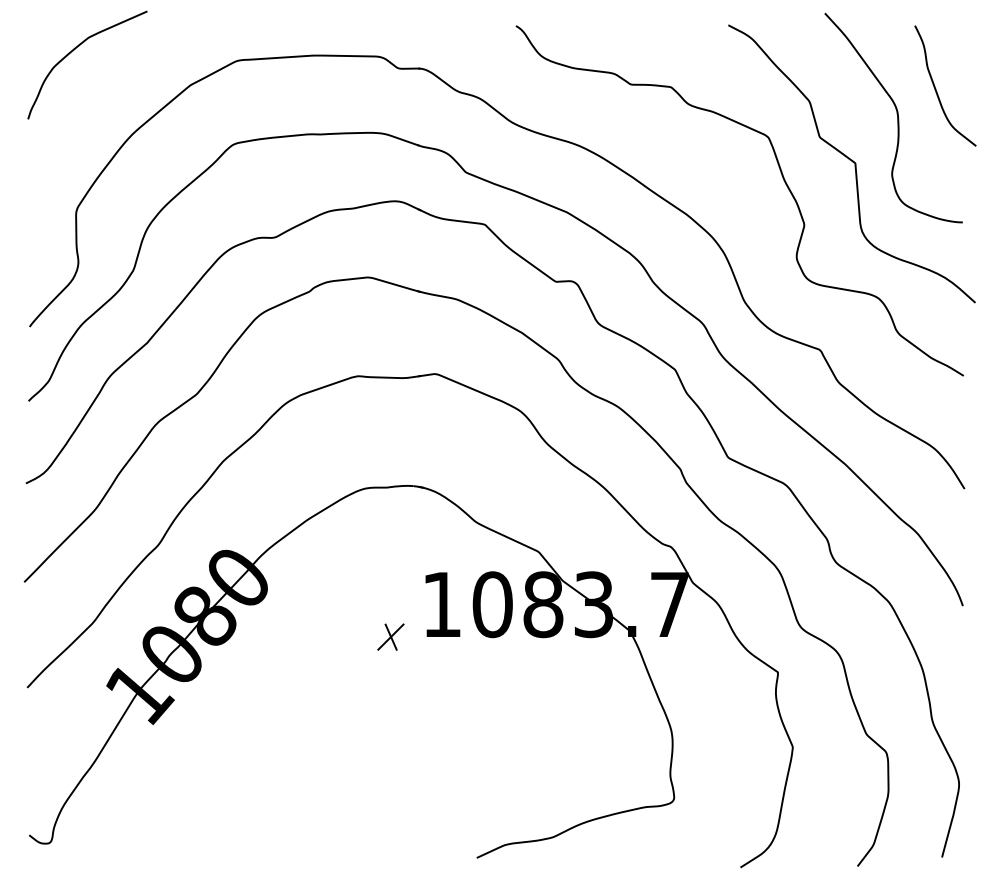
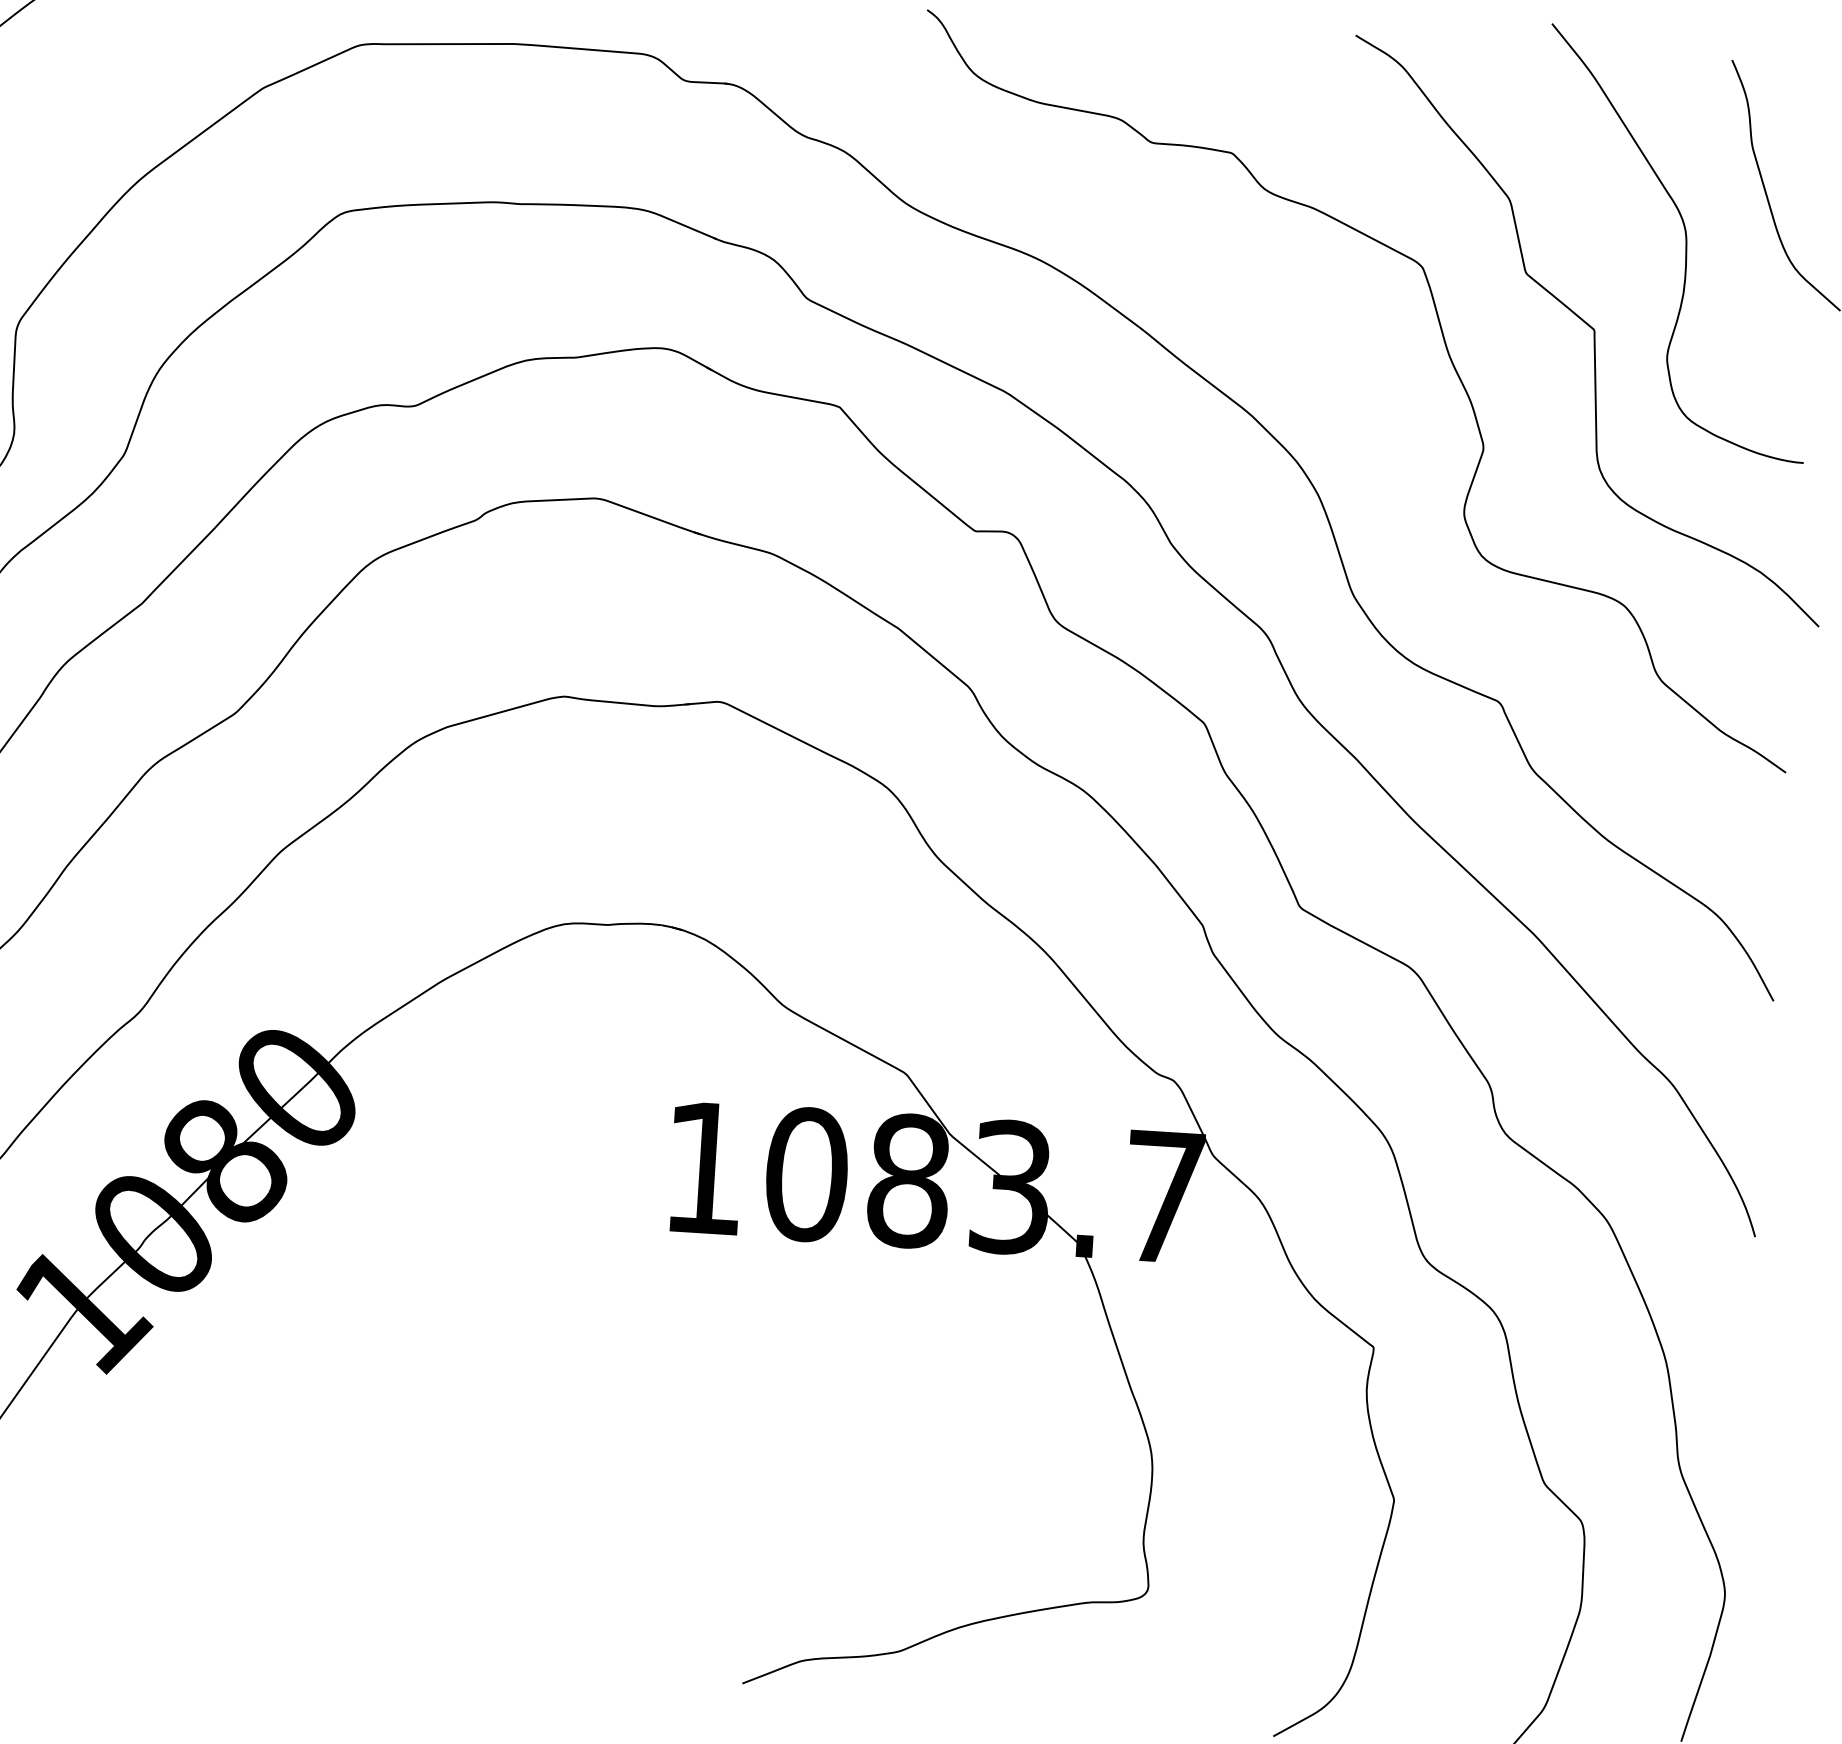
part: (390, 636) -> (596, 1225), removed

